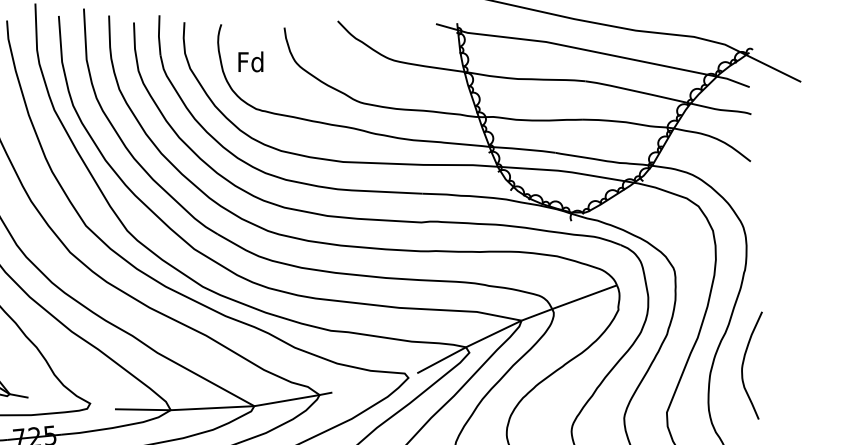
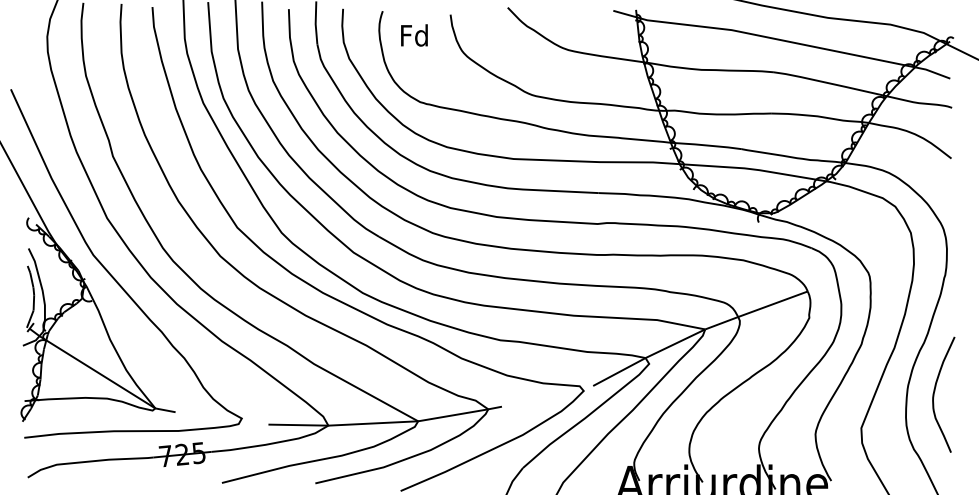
text: (250, 61) -> (414, 35), moved
curve: (744, 362) -> (935, 391), moved

